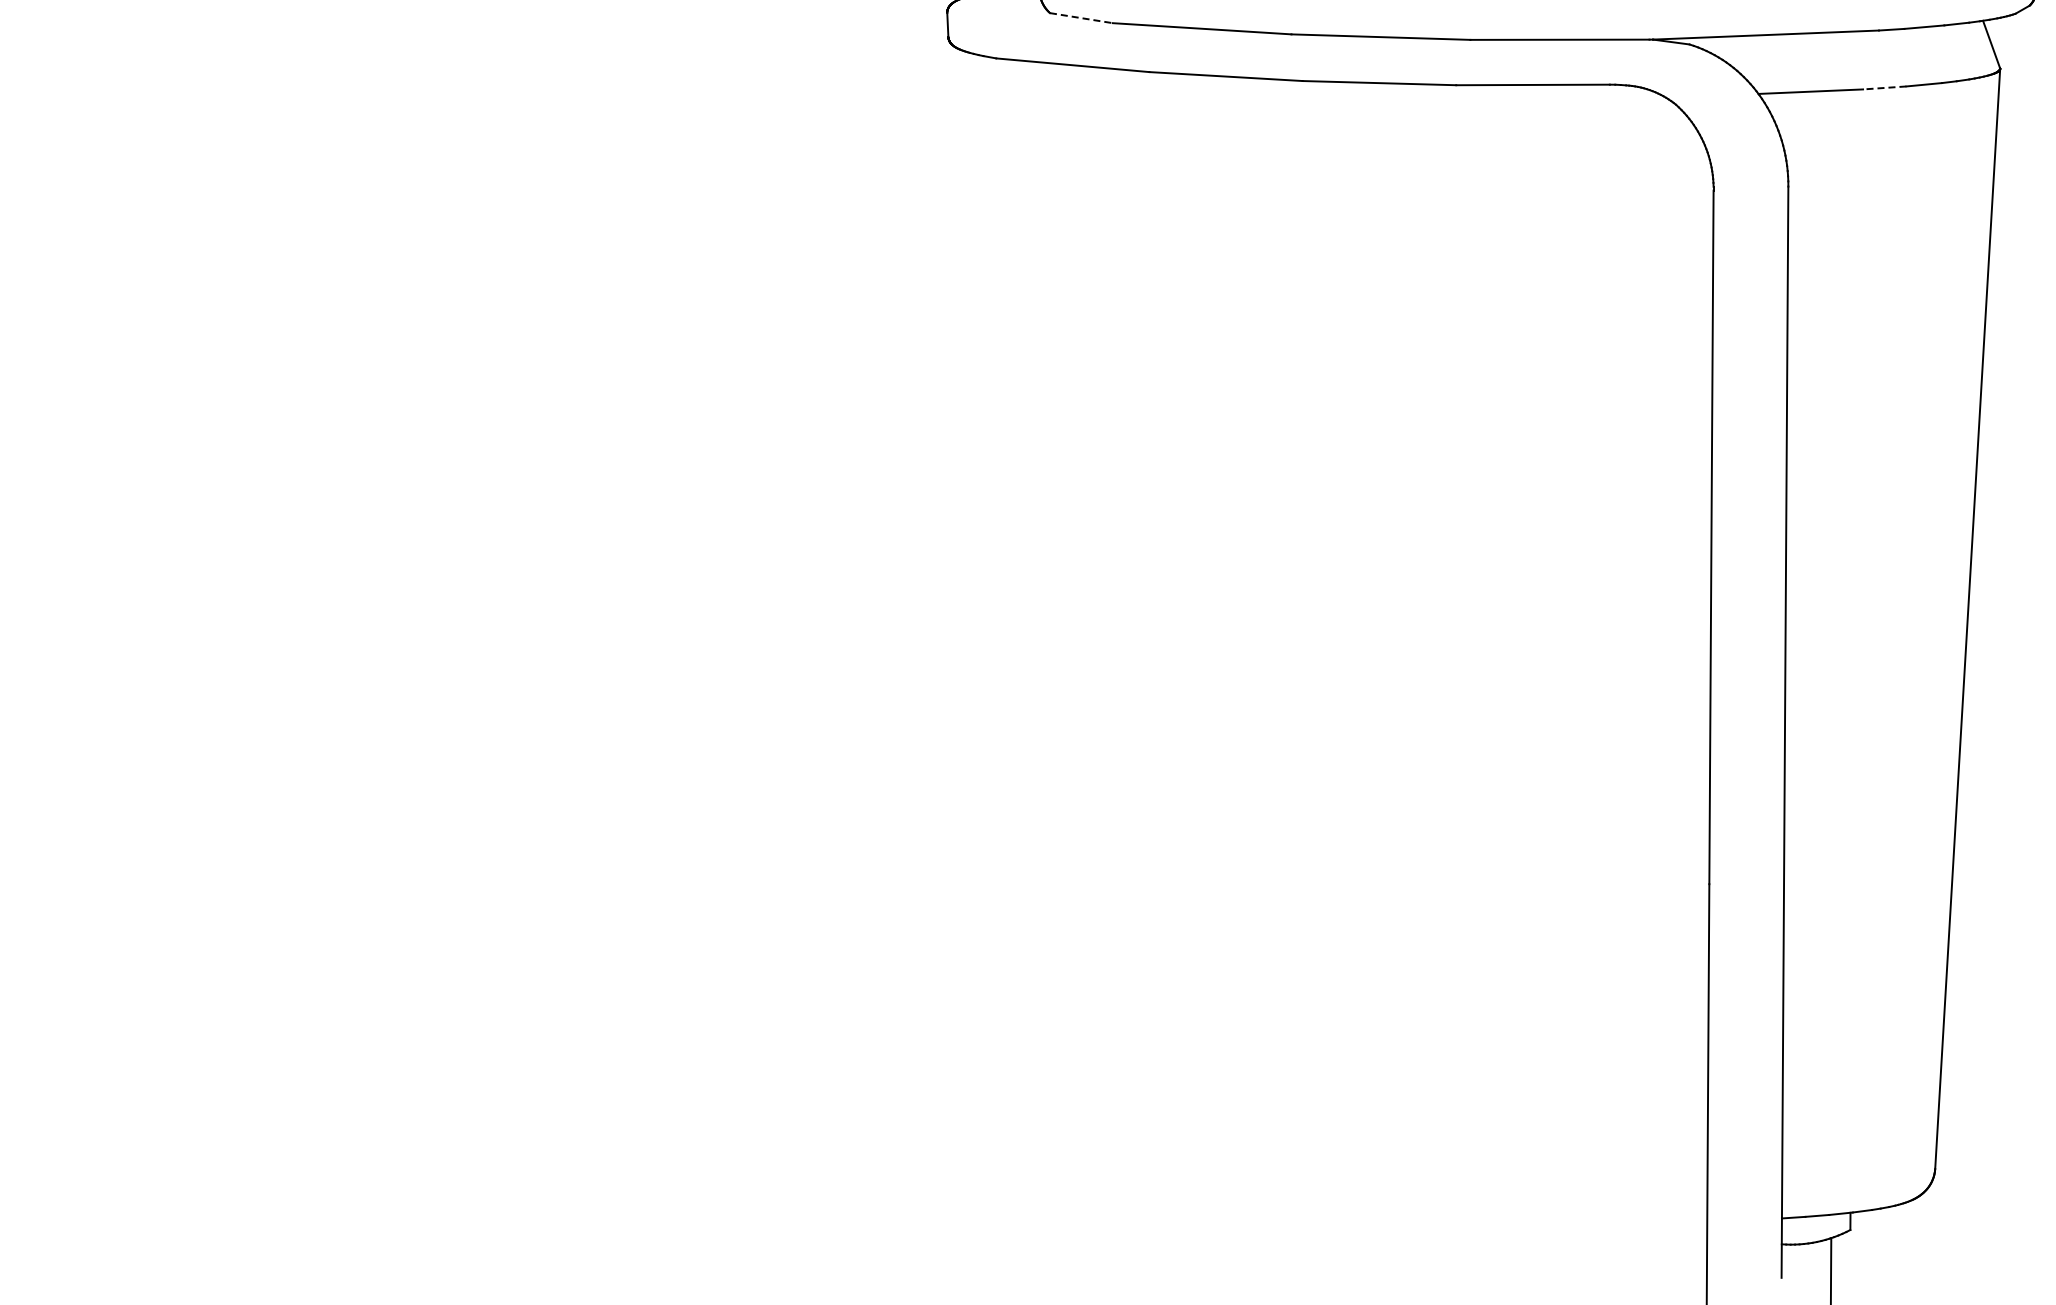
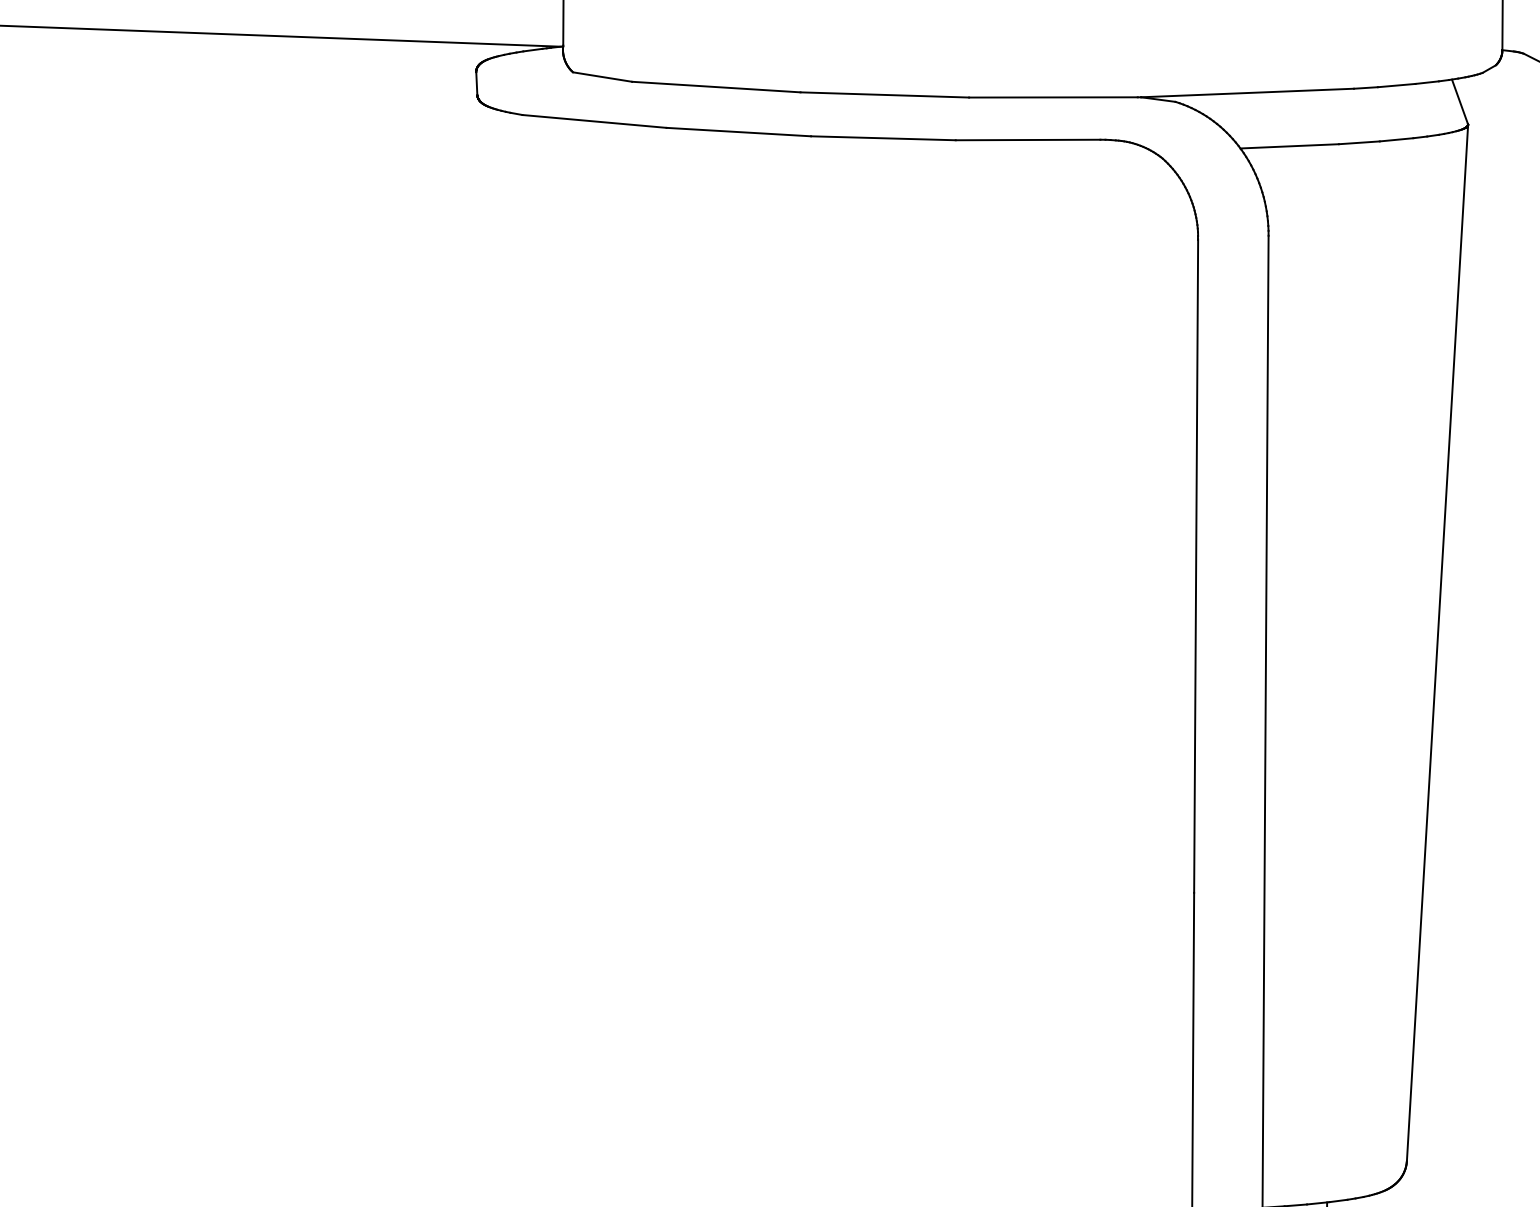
line: (1081, 18) -> (602, 77), dashed -> solid
line: (1884, 87) -> (1359, 142), dashed -> solid

